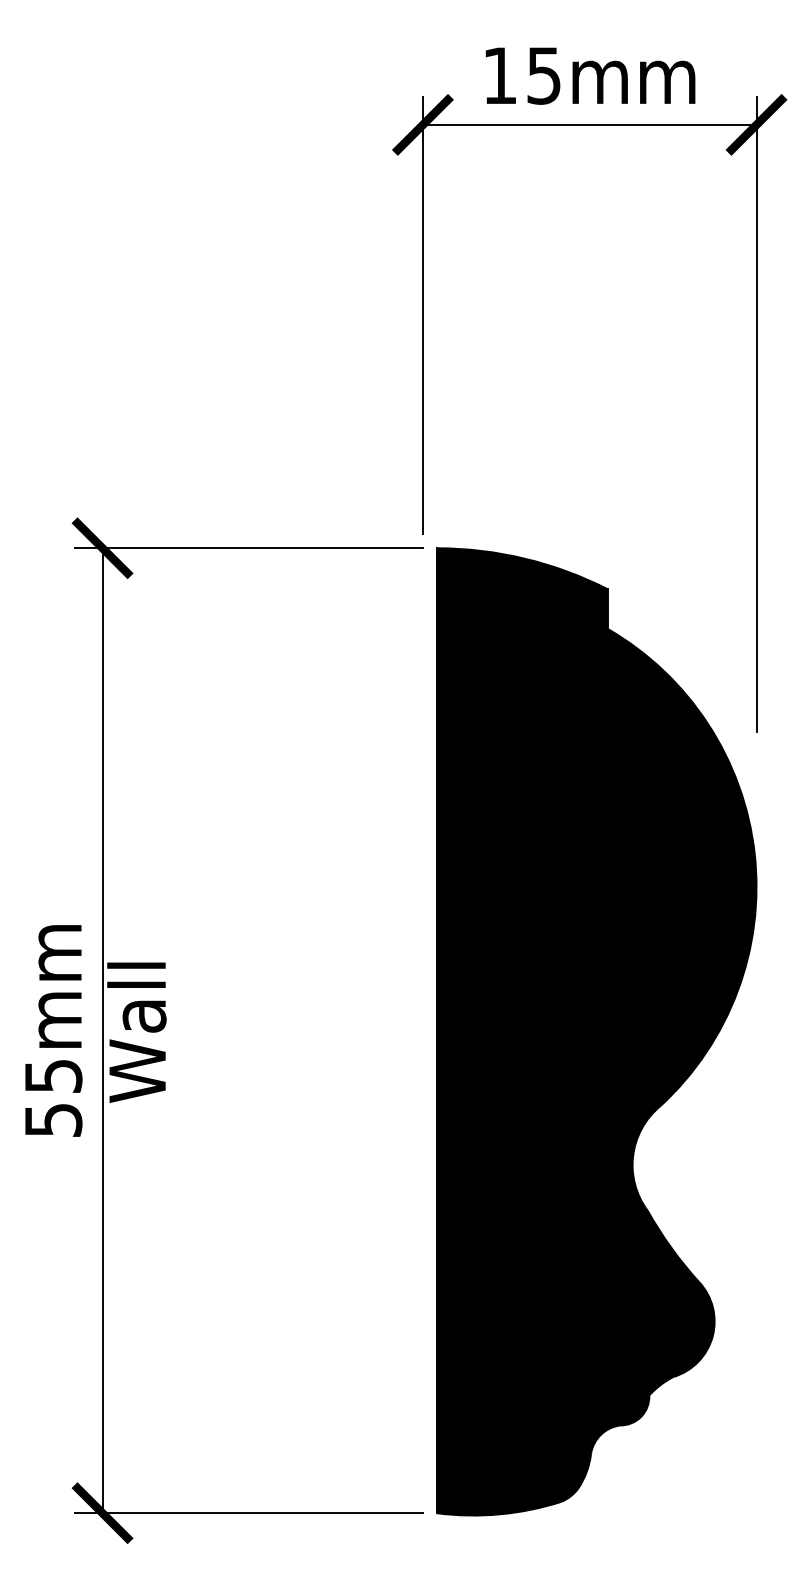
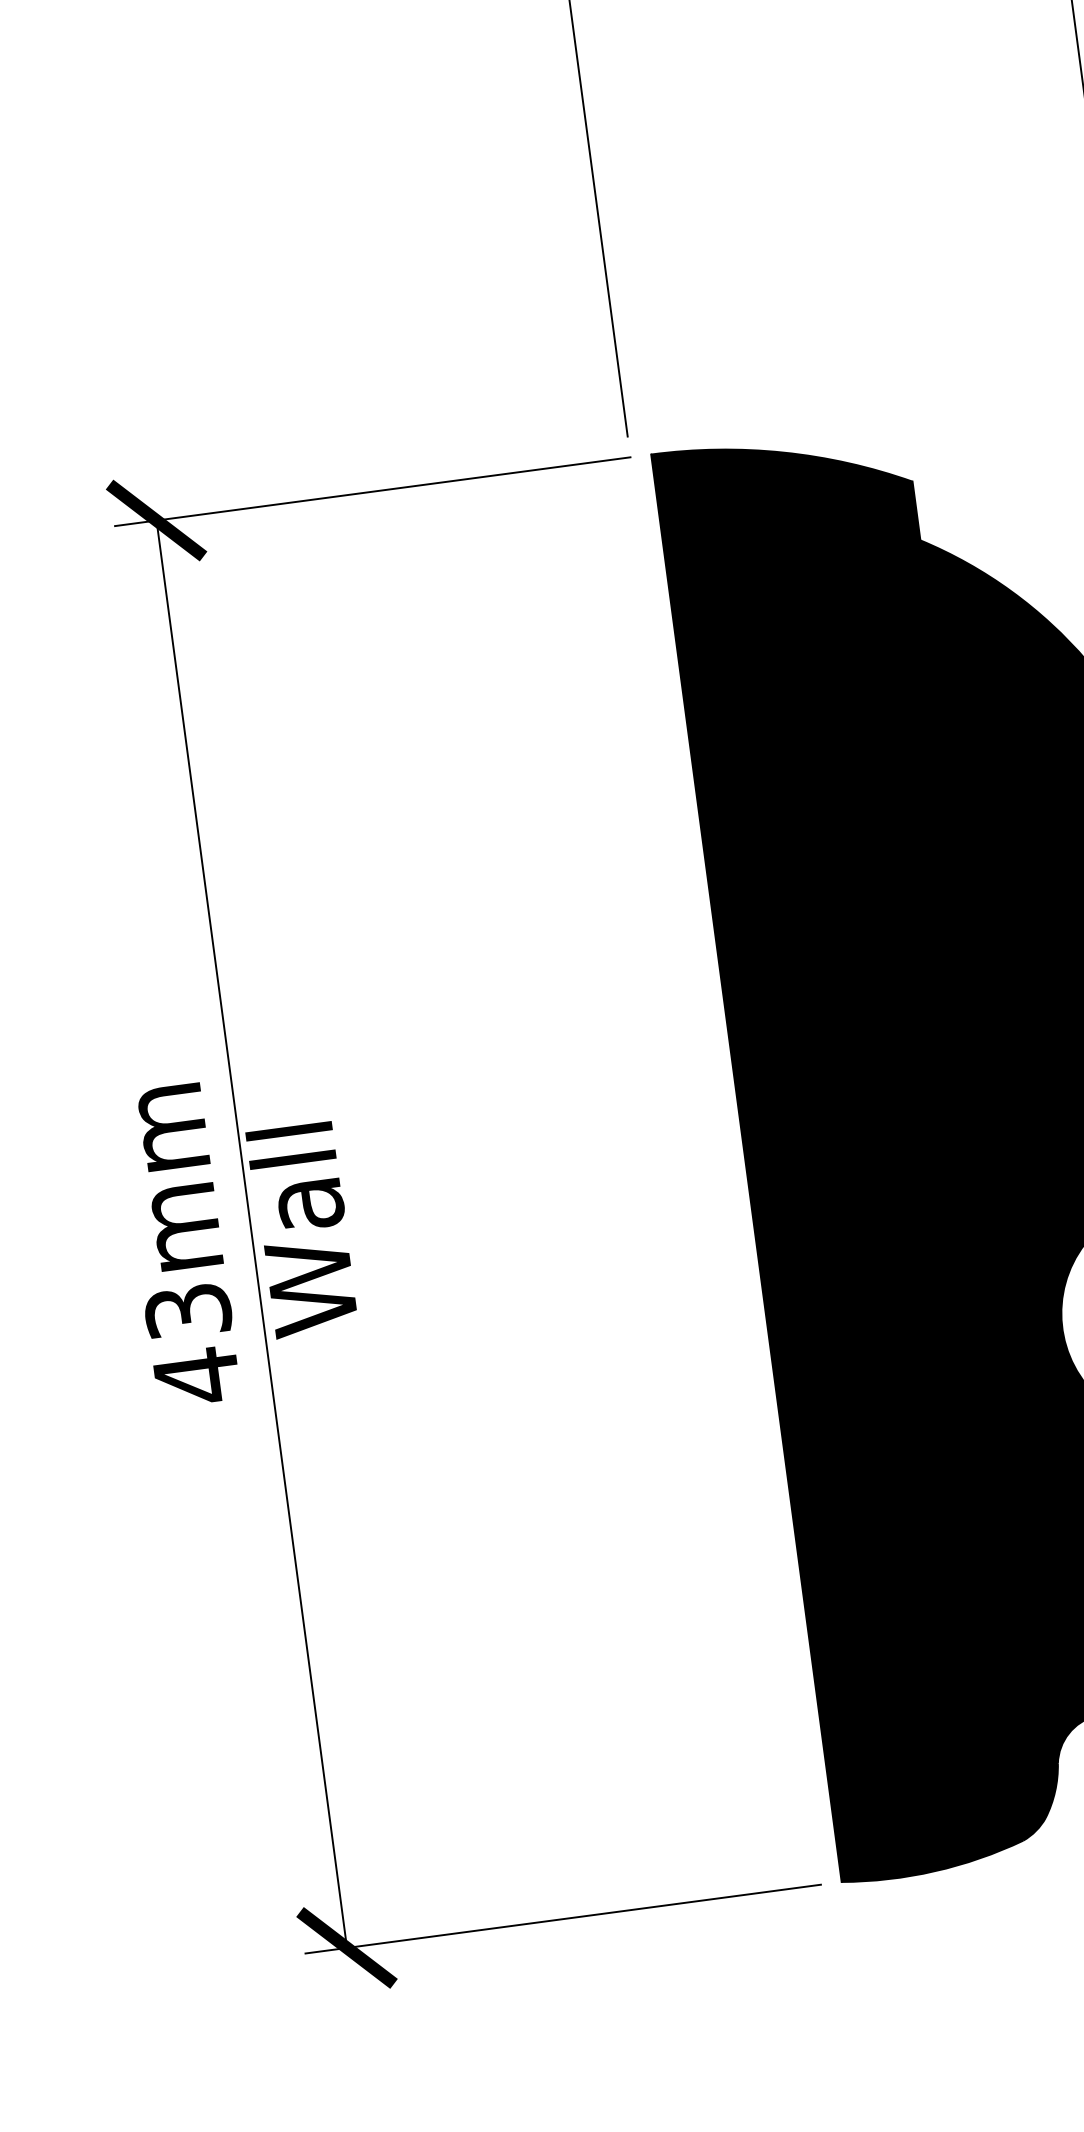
text: (53, 1098) -> (192, 1344), 55mm -> 43mm

